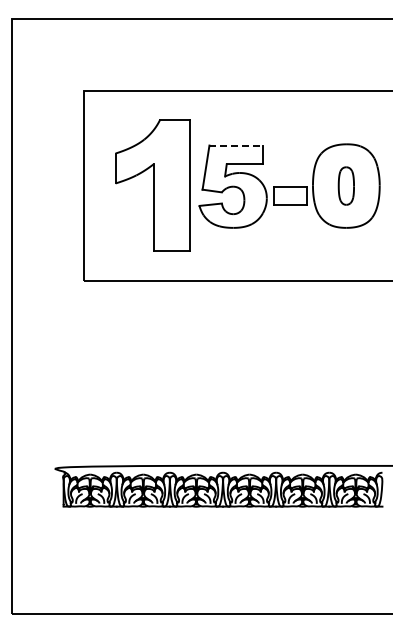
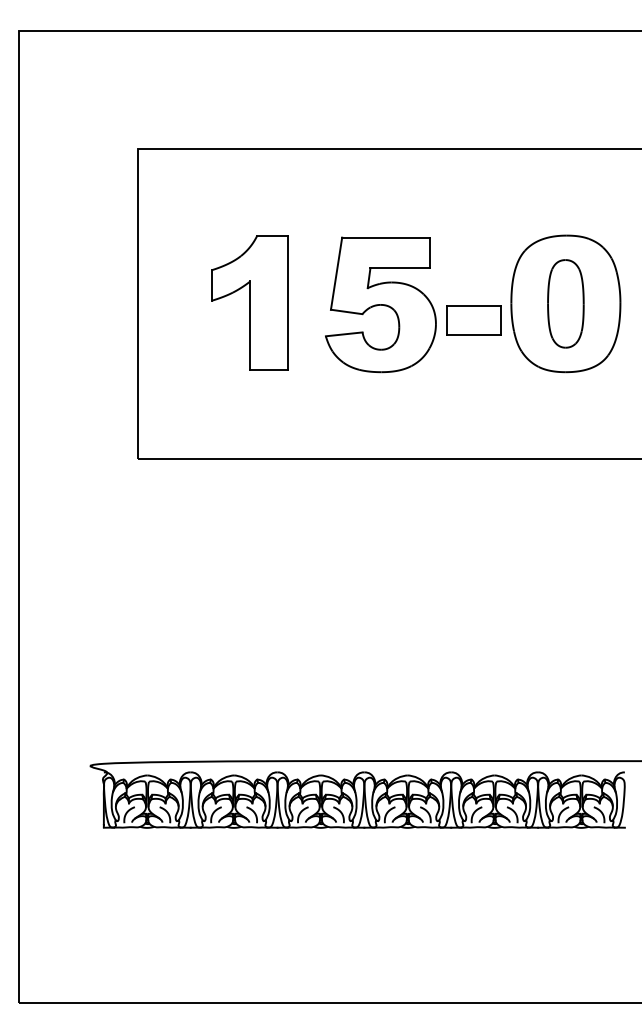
line: (236, 145) -> (386, 237), dashed -> solid
part: (152, 185) -> (249, 302), size x0.62
part: (346, 185) -> (566, 302), size x1.43

